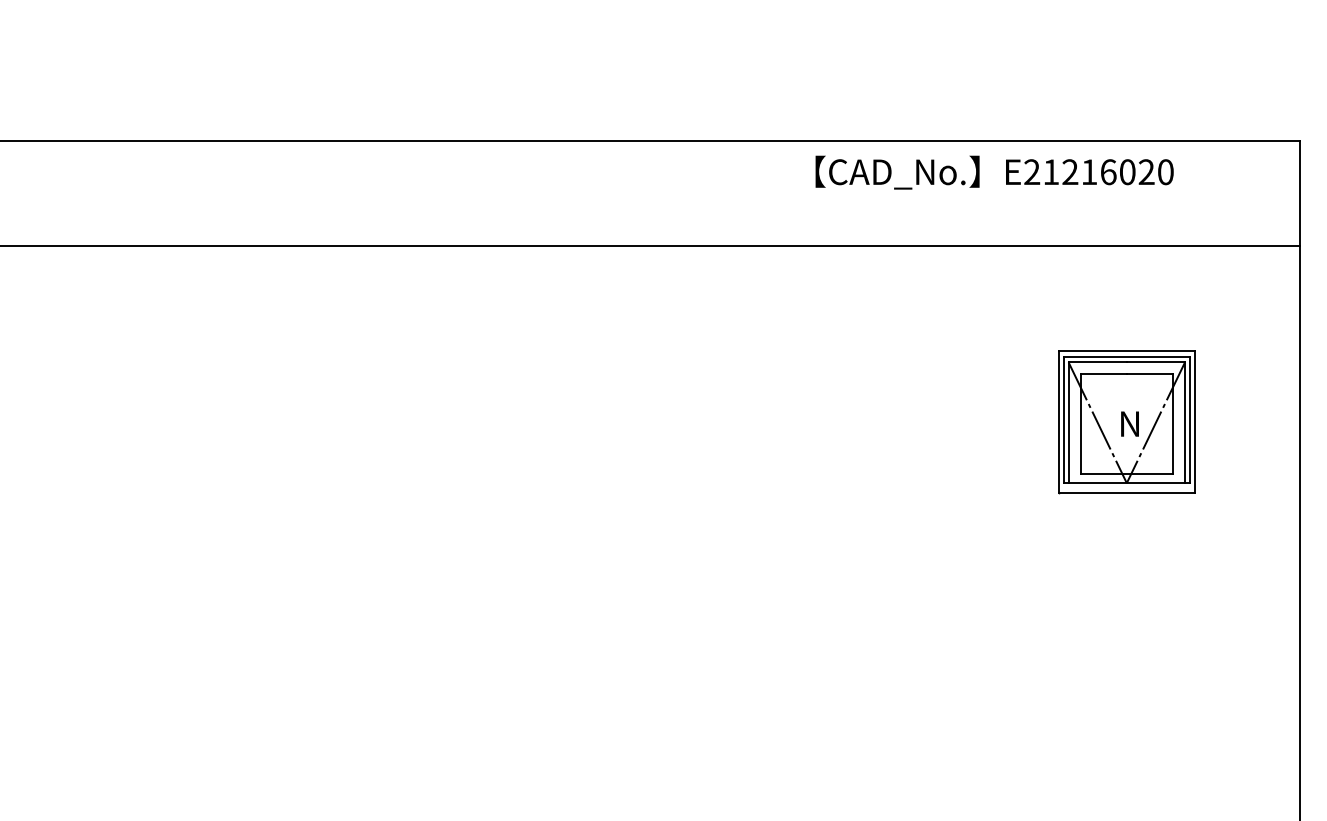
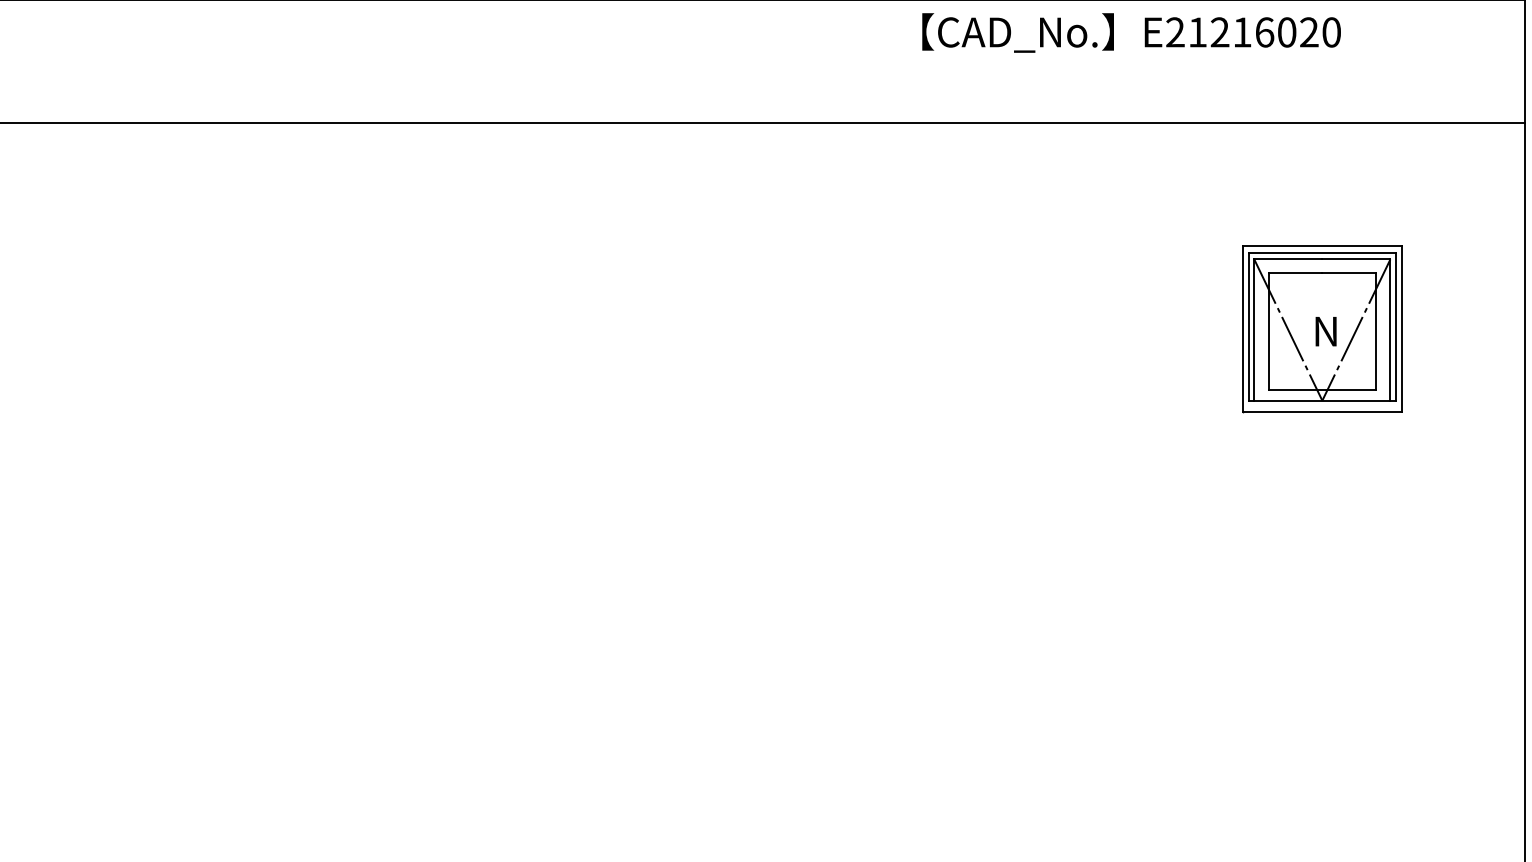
text: (994, 172) -> (1131, 32), moved

